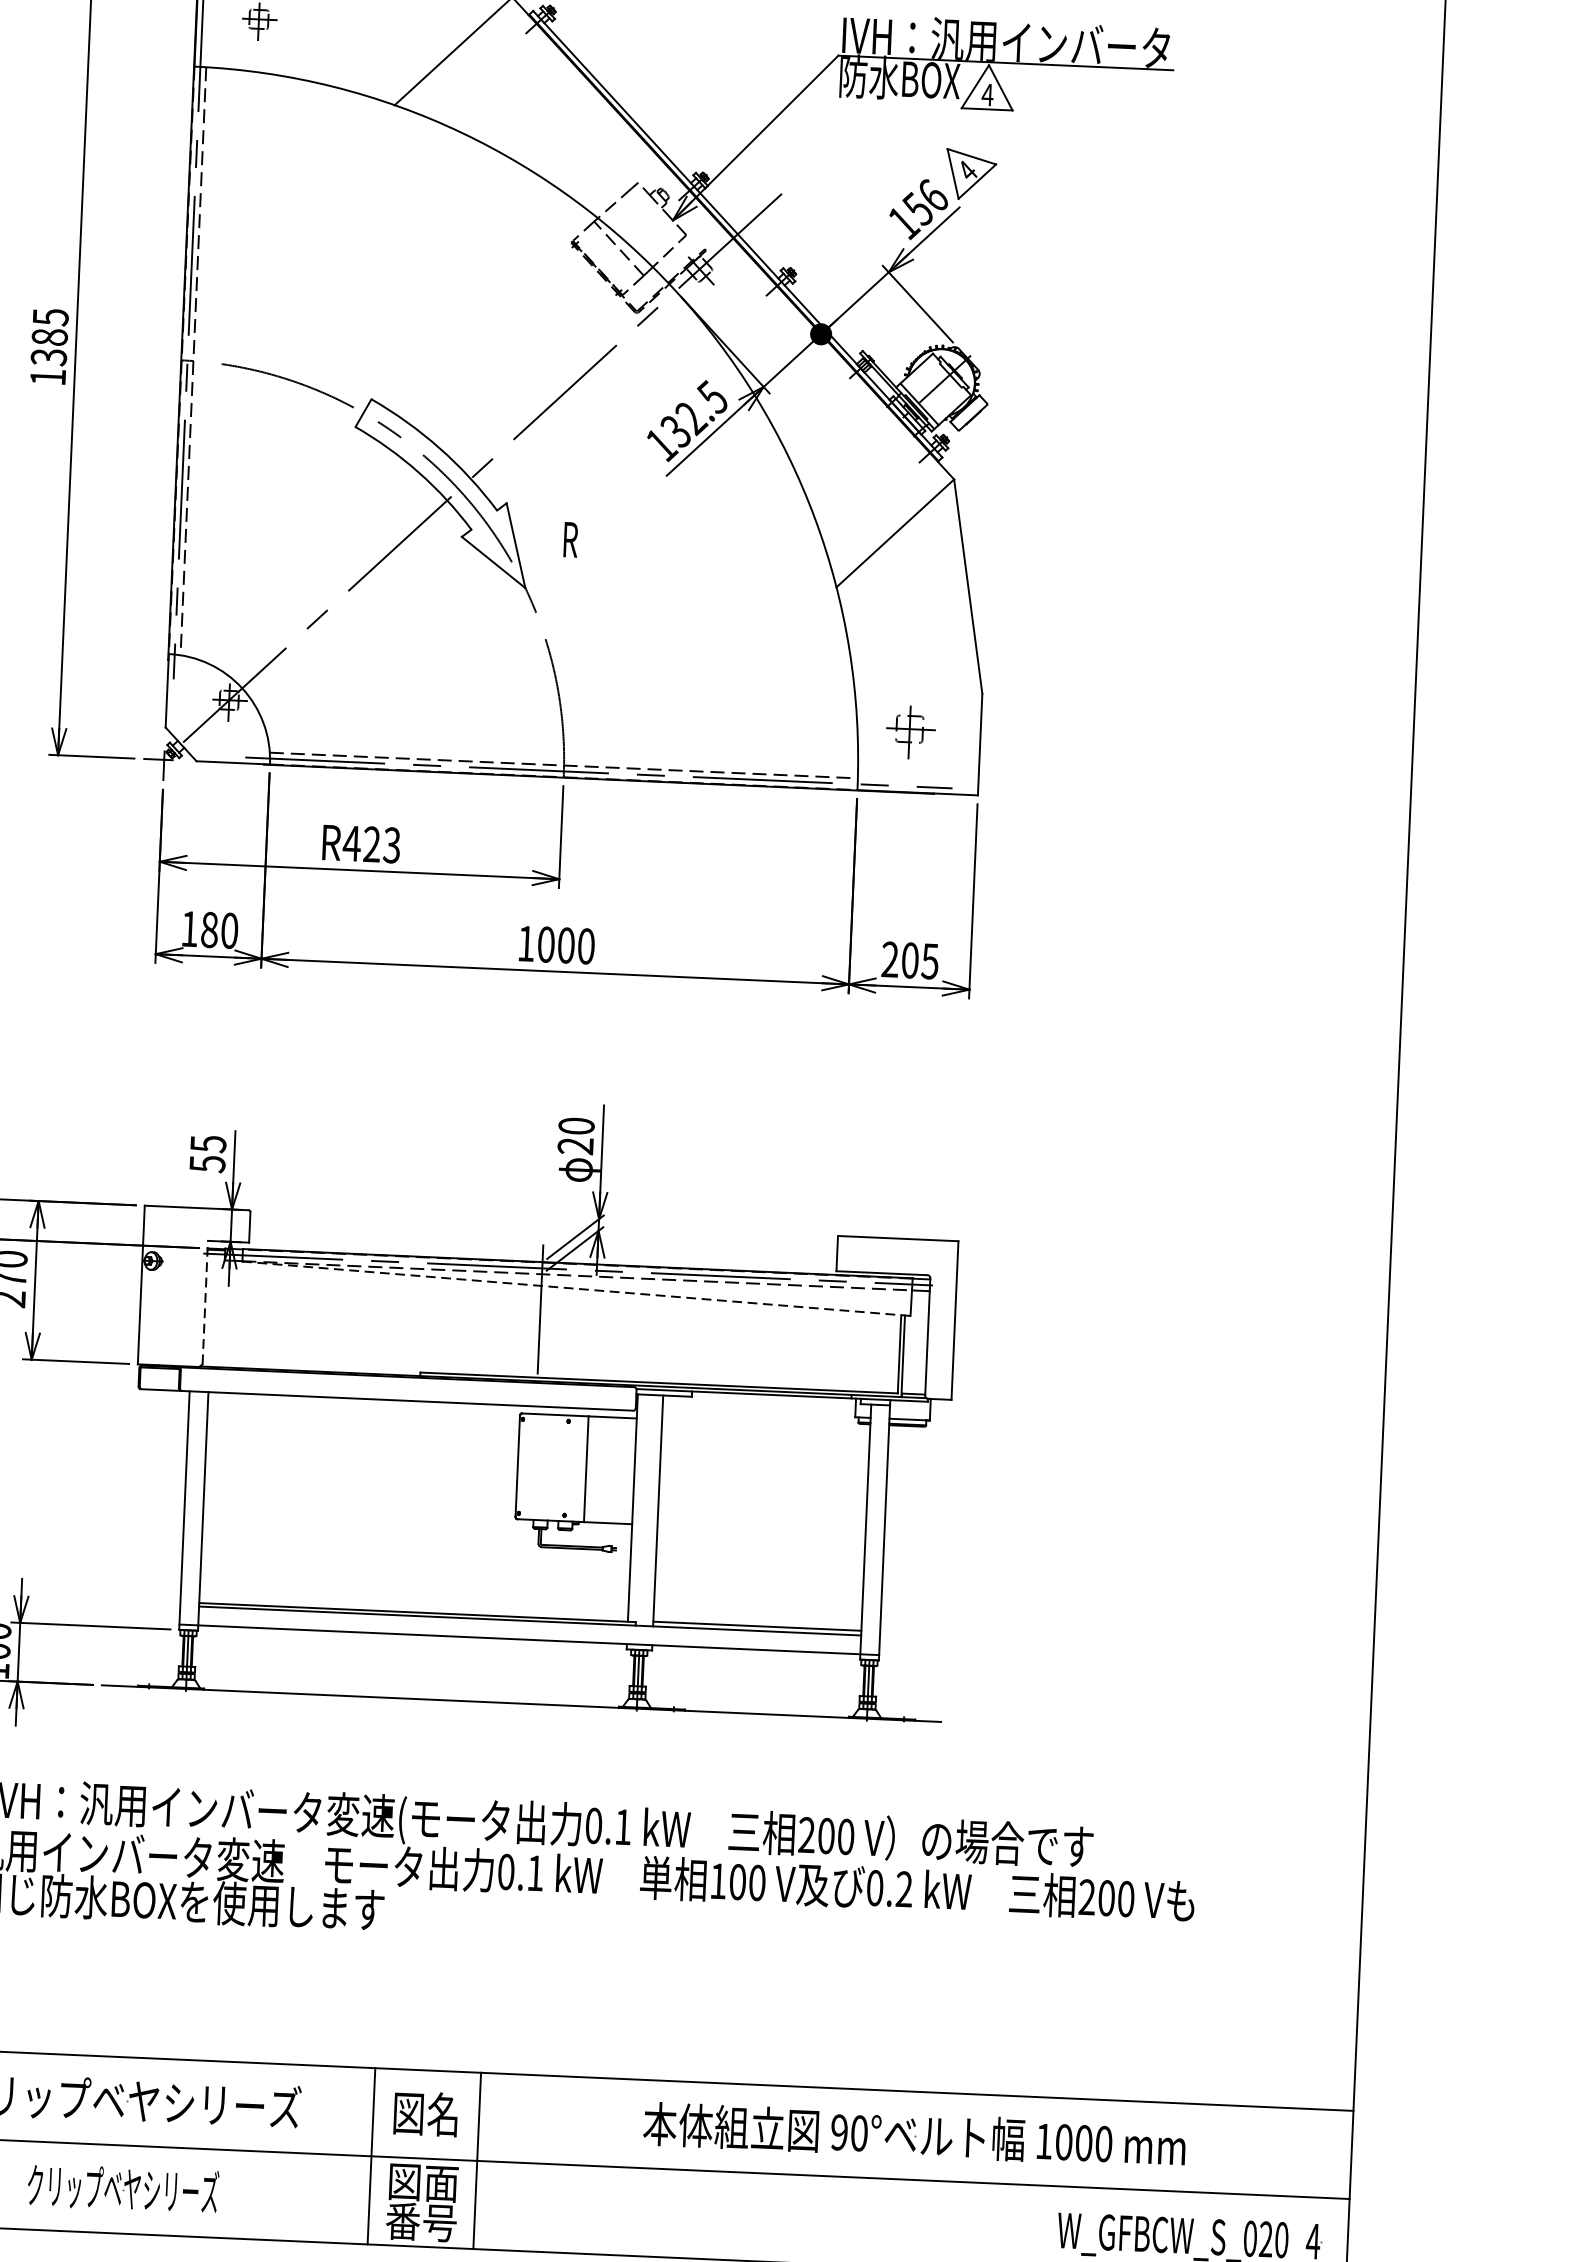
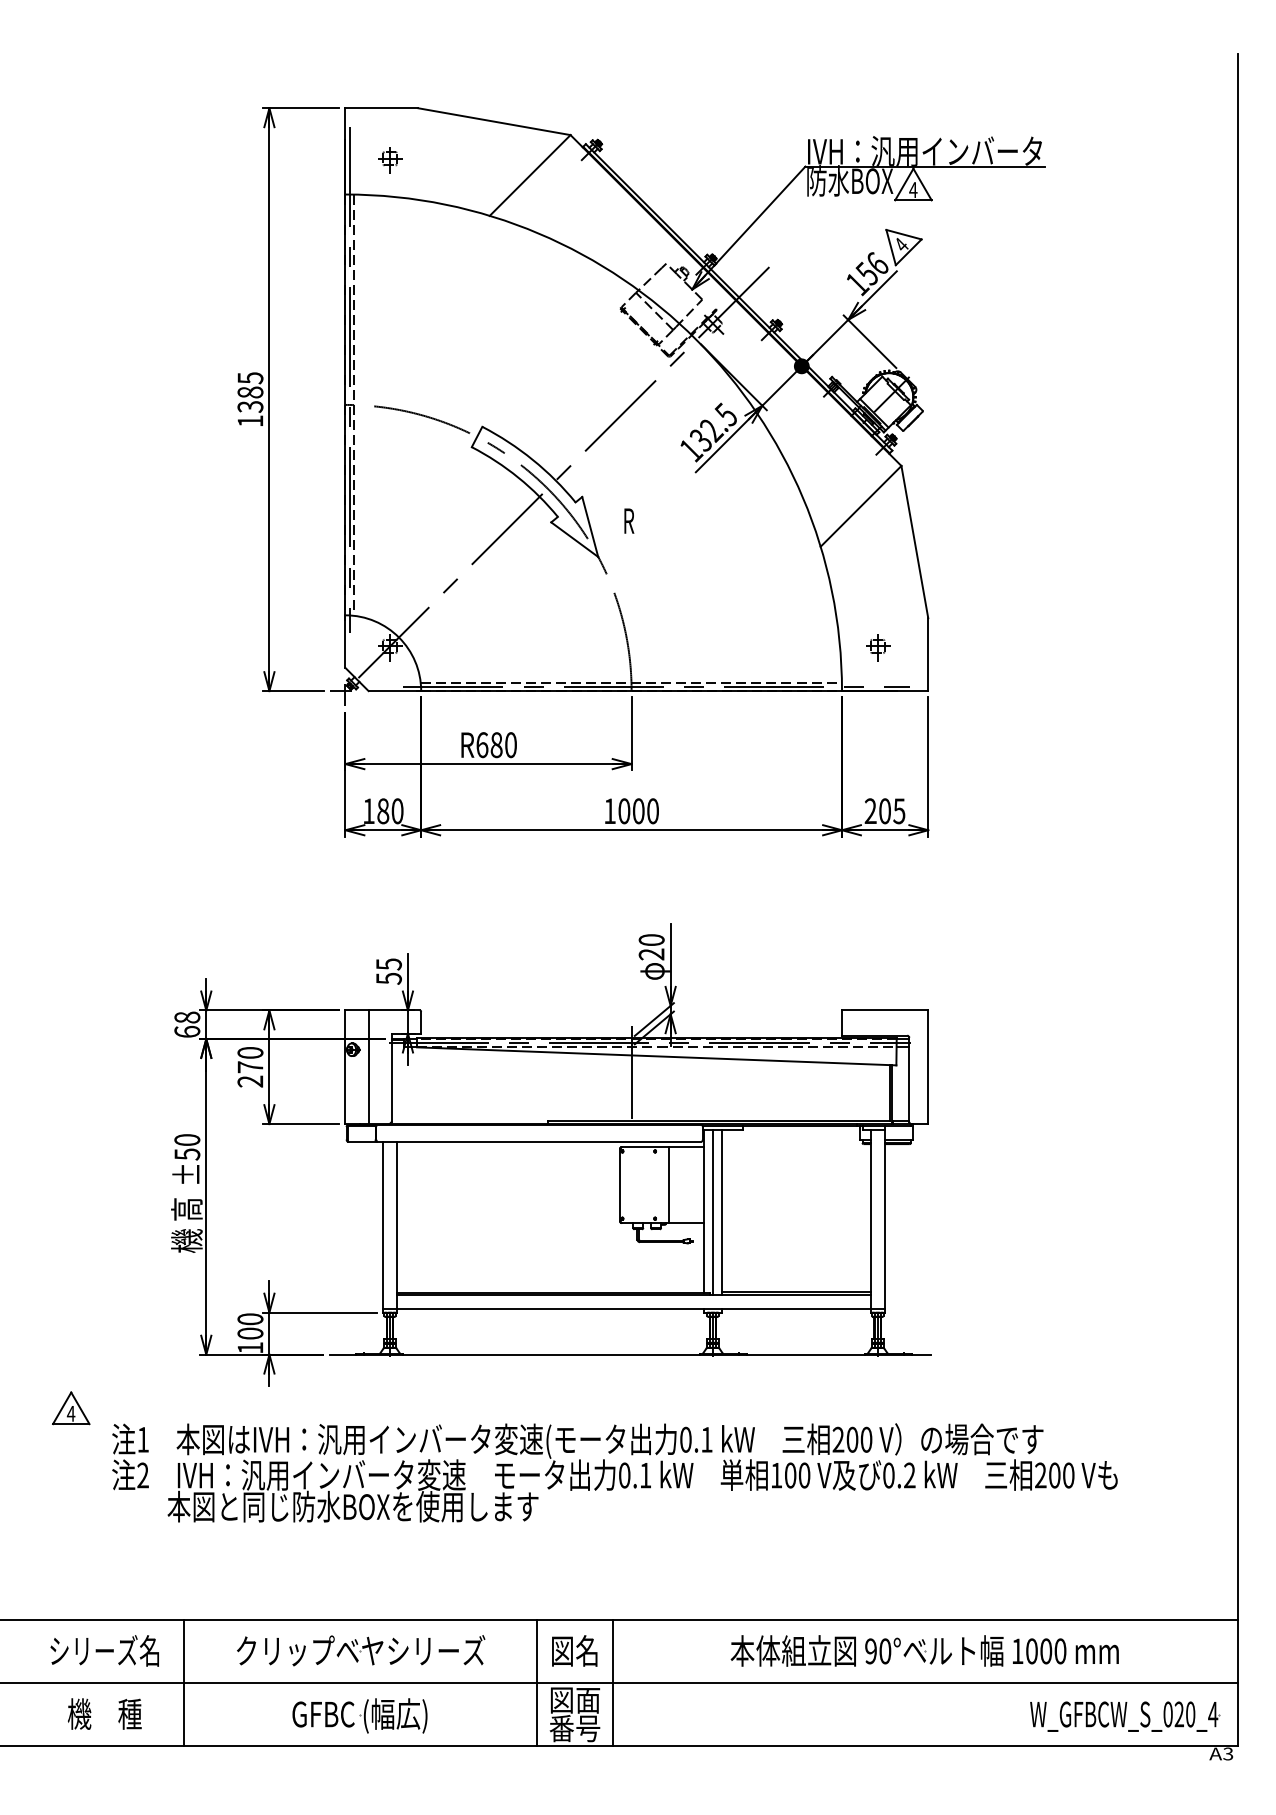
part: (911, 731) -> (878, 647), size x0.71
text: (370, 844) -> (495, 745), R423 -> R680
line: (173, 1286) -> (368, 1067), added
line: (576, 1288) -> (656, 1056), dashed -> solid
line: (204, 1302) -> (391, 1077), dashed -> solid
line: (644, 1510) -> (712, 1212), added
text: (122, 2190) -> (360, 1715), クリップベヤシリーズ -> GFBC (幅広)

